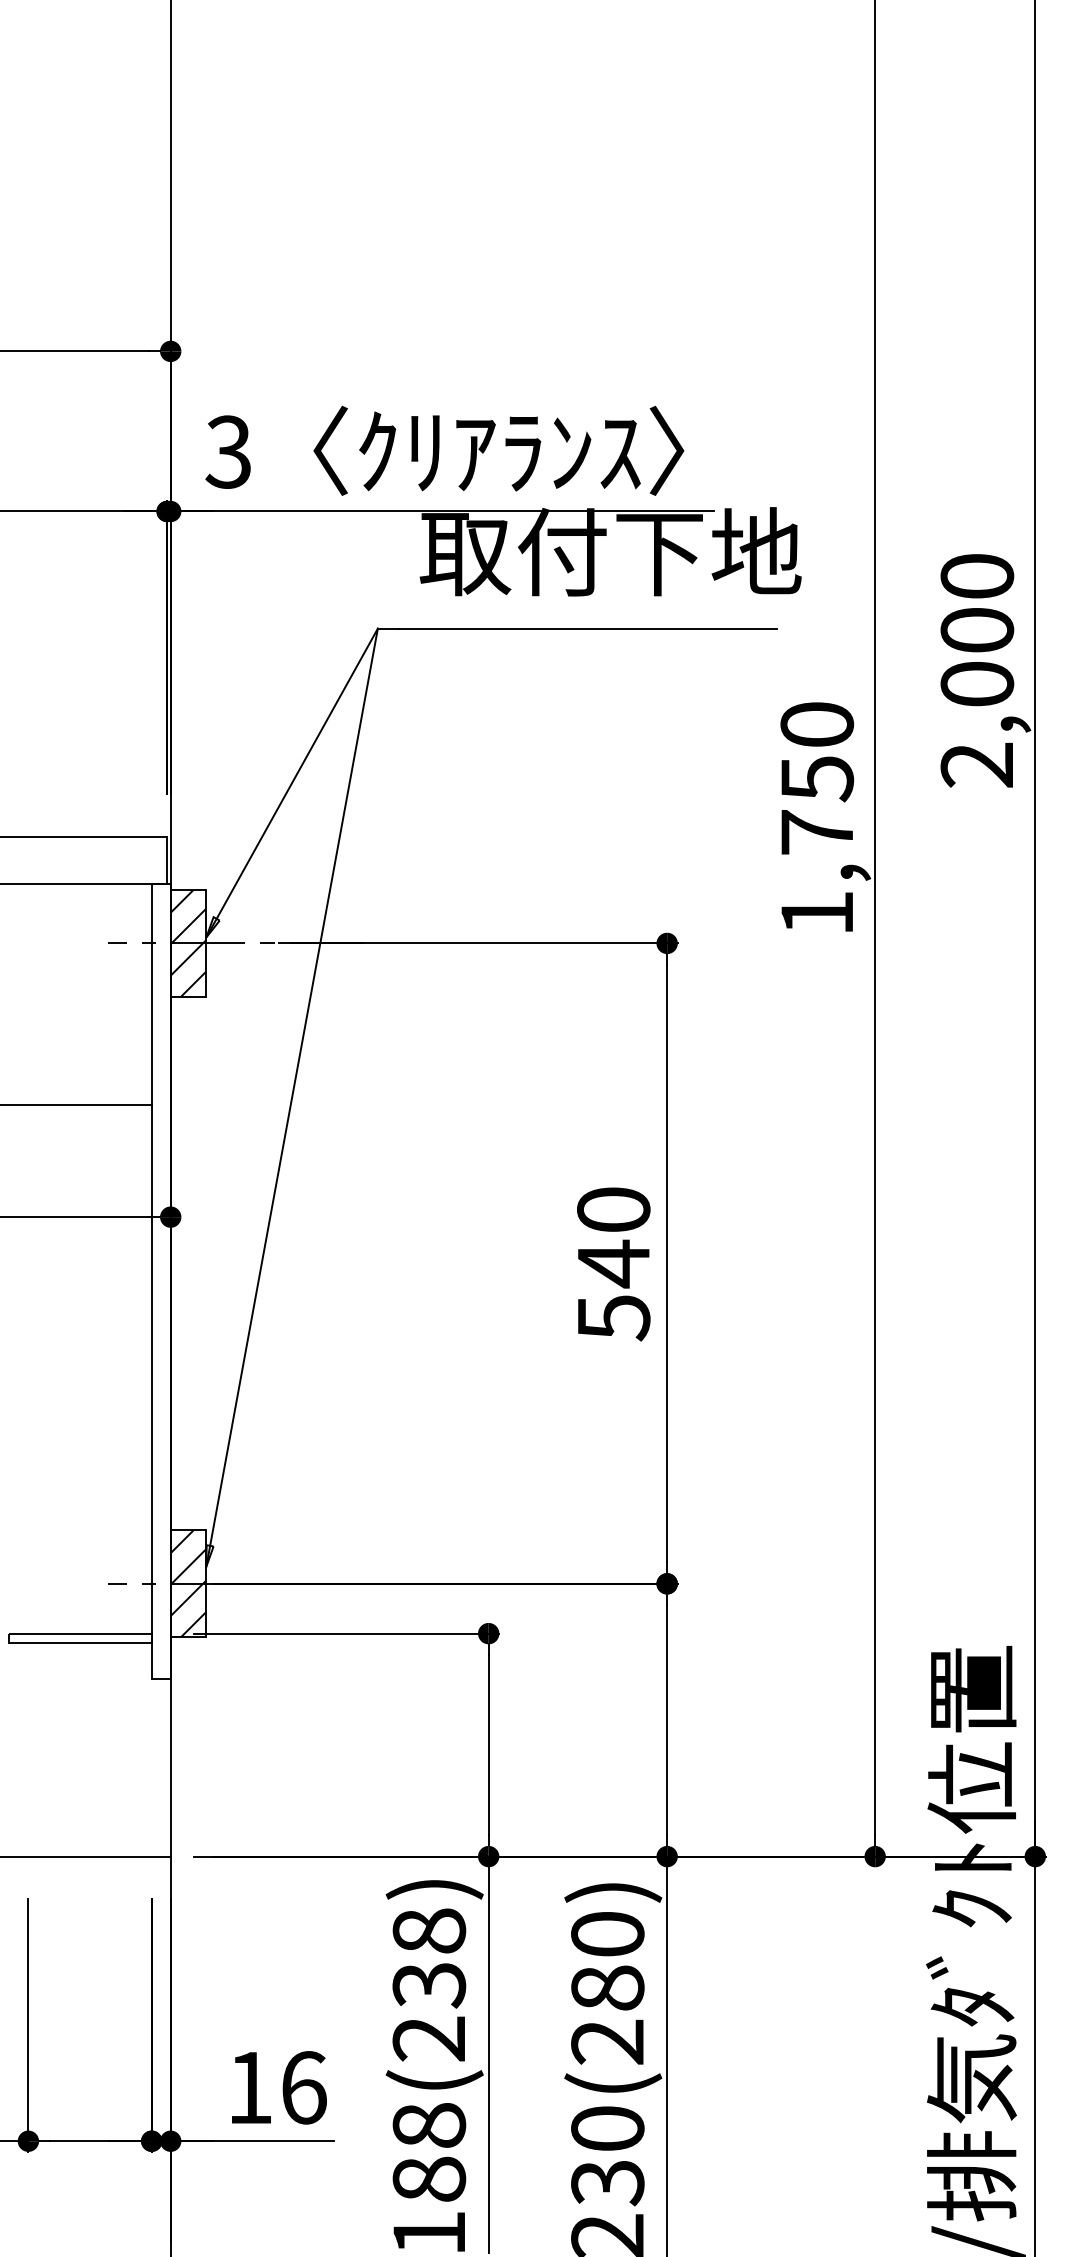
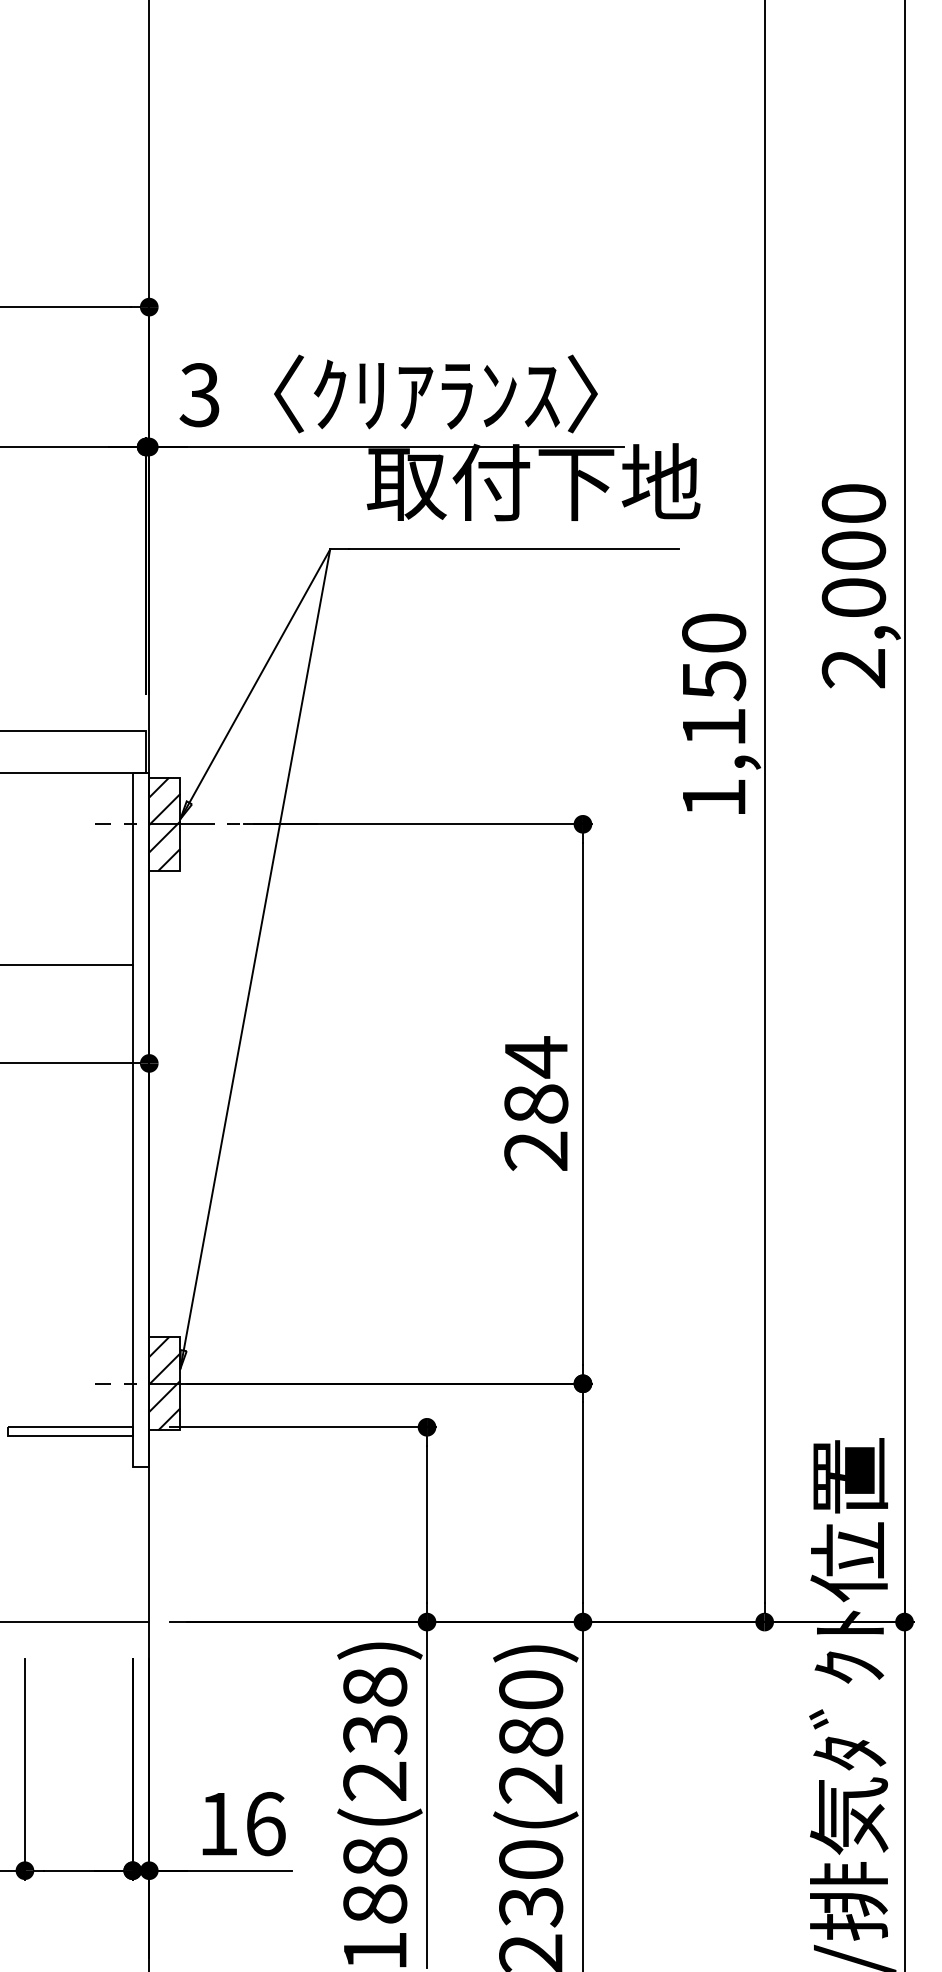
text: (817, 831) -> (714, 726), 1,750 -> 1,150
text: (613, 1264) -> (536, 1104), 540 -> 284

